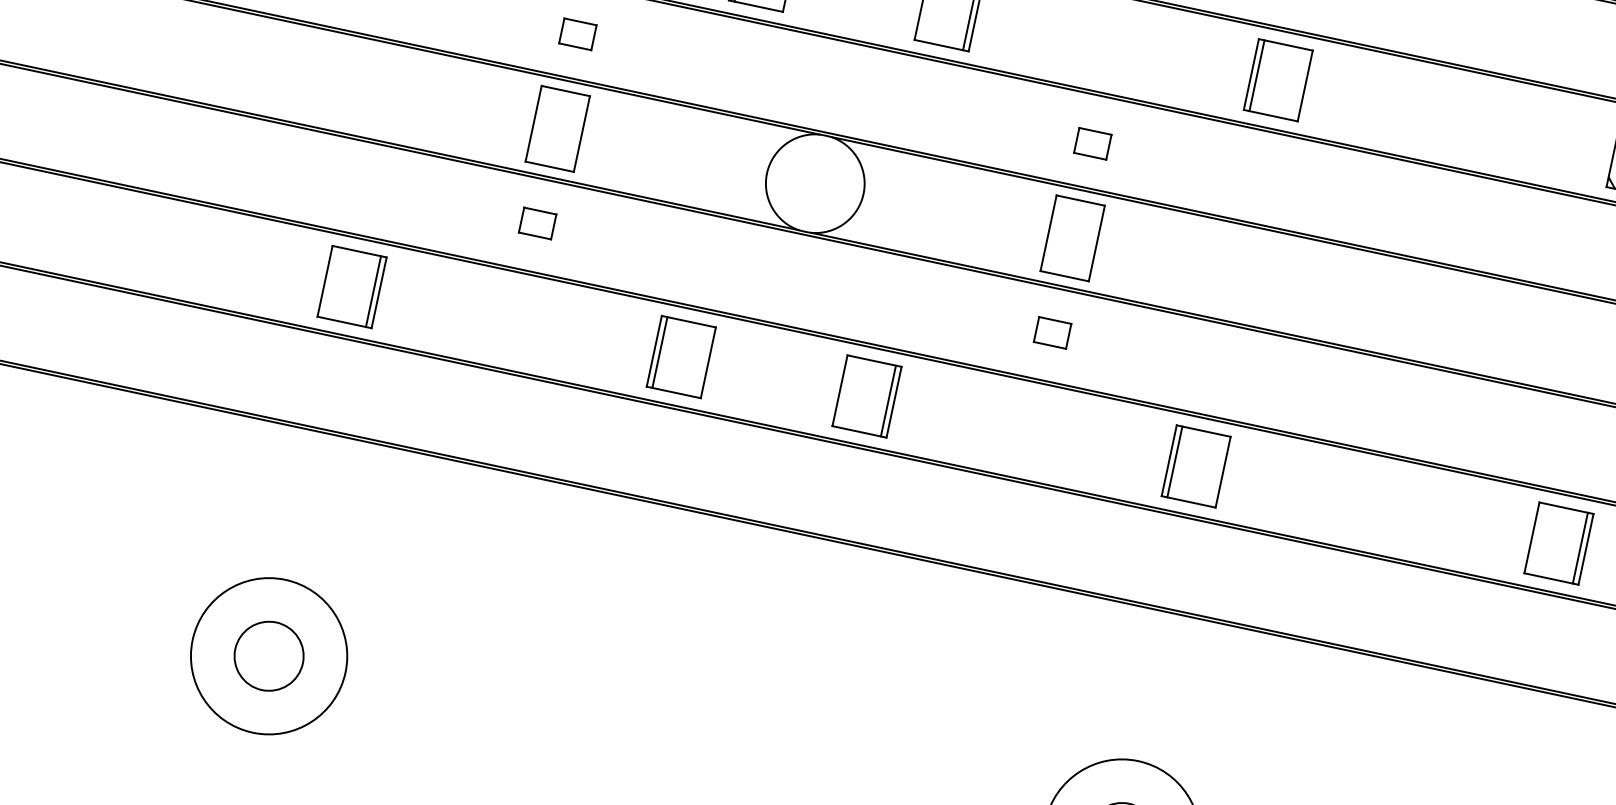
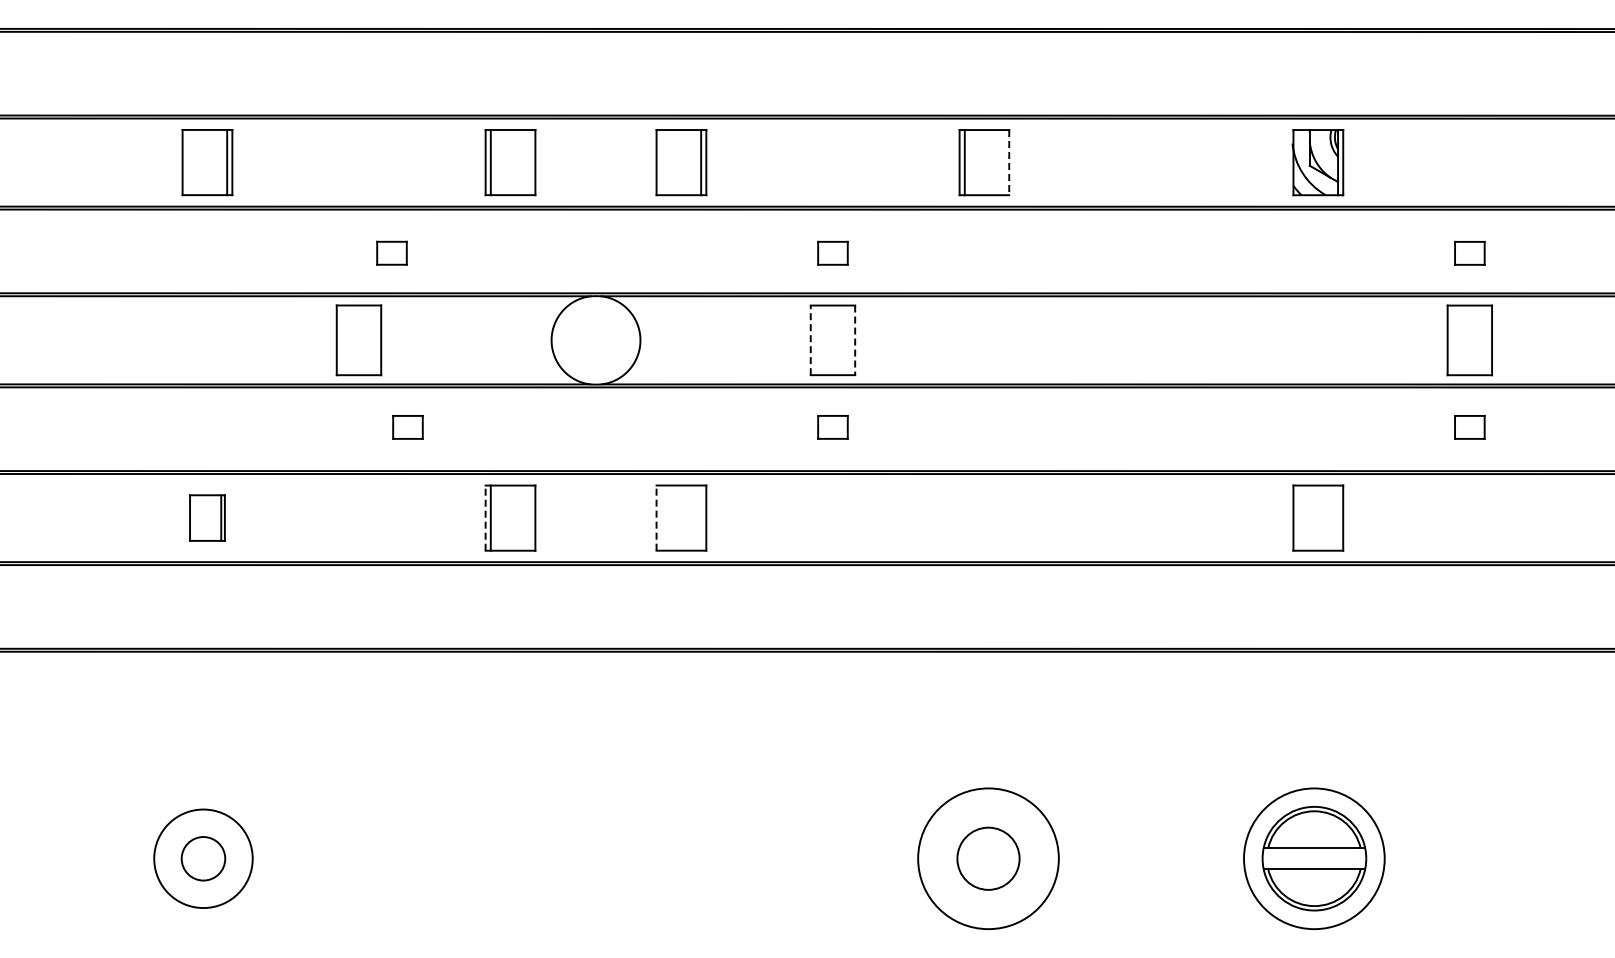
part: (577, 33) -> (391, 252), moved
line: (1305, 85) -> (1009, 162), solid -> dashed
part: (537, 223) -> (407, 427), moved
line: (1048, 233) -> (810, 340), solid -> dashed
line: (1097, 243) -> (855, 340), solid -> dashed
part: (352, 286) -> (207, 517), size x0.7
line: (654, 351) -> (485, 518), solid -> dashed
line: (839, 391) -> (656, 518), solid -> dashed
line: (888, 400) -> (701, 517), removed
part: (1196, 465) -> (984, 517), removed
line: (1581, 547) -> (1338, 517), removed
circle: (269, 655) -> (203, 858), size x0.7
circle: (269, 655) -> (203, 858), size x0.7

